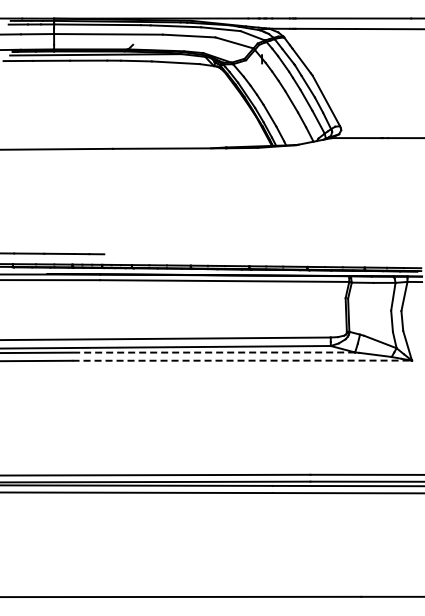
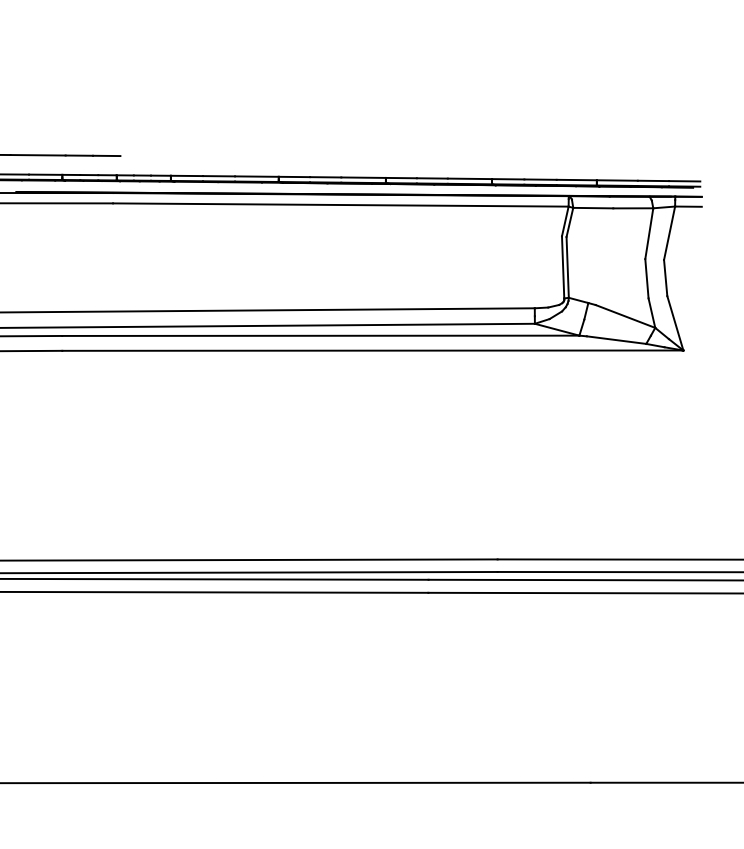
line: (213, 352) -> (320, 335), dashed -> solid
line: (242, 360) -> (373, 350), dashed -> solid

